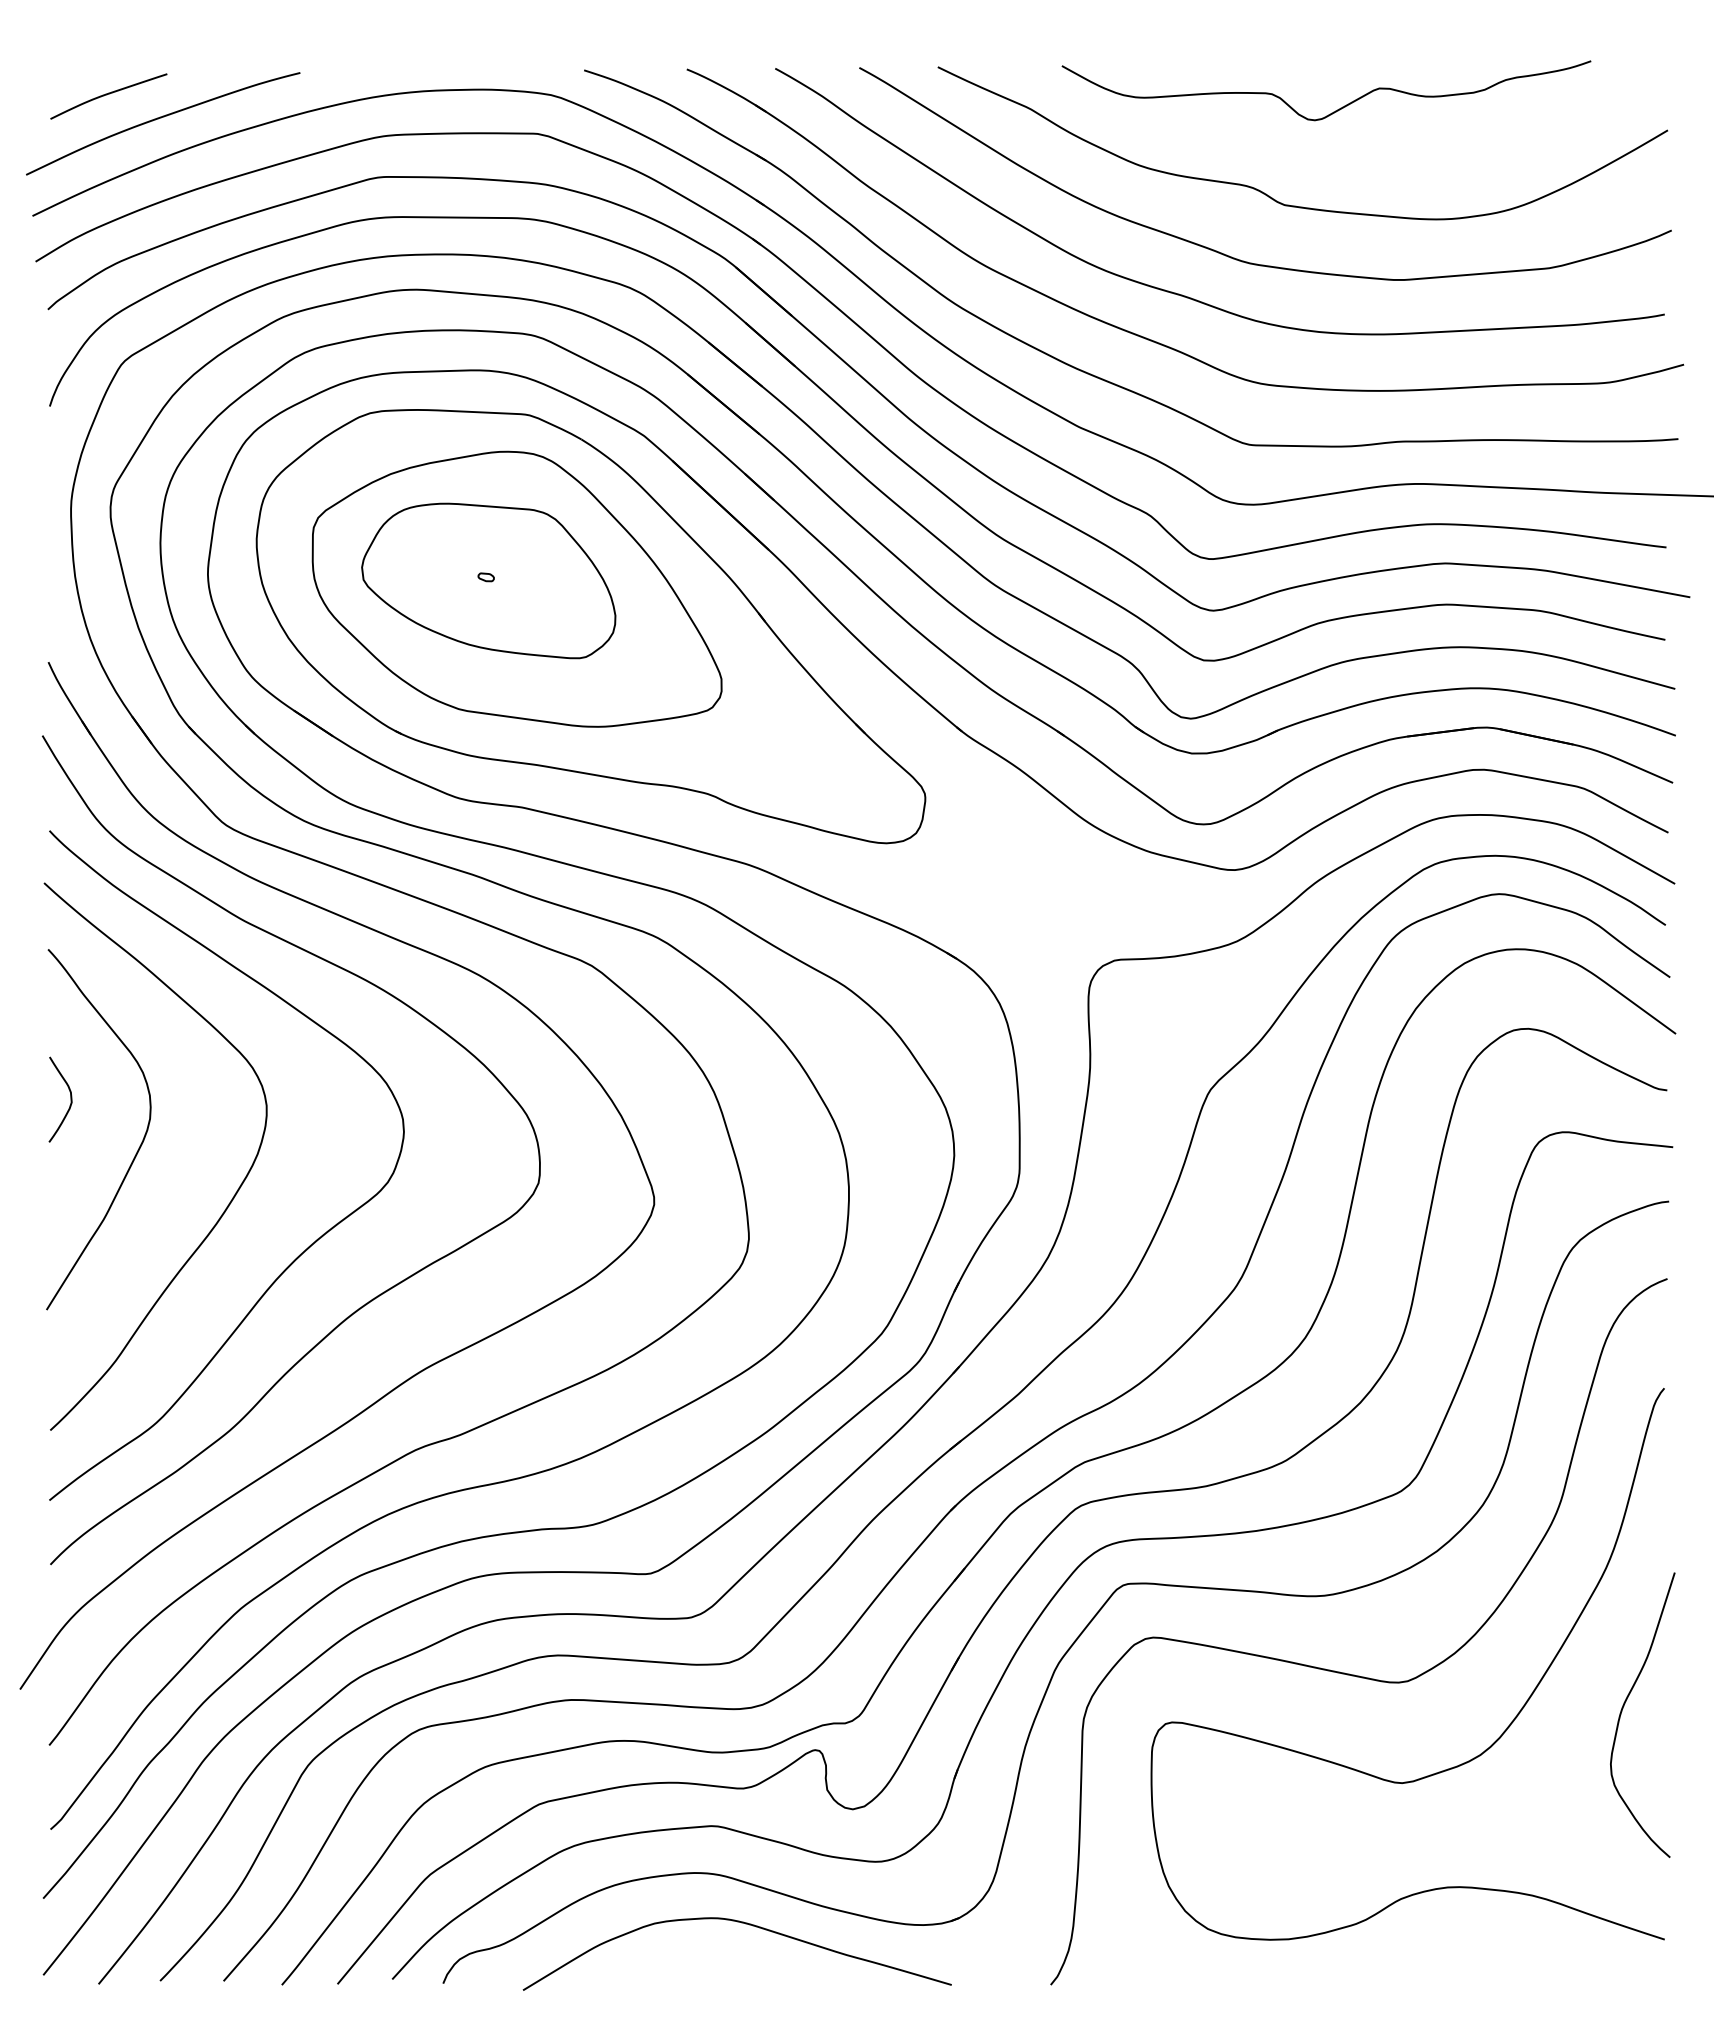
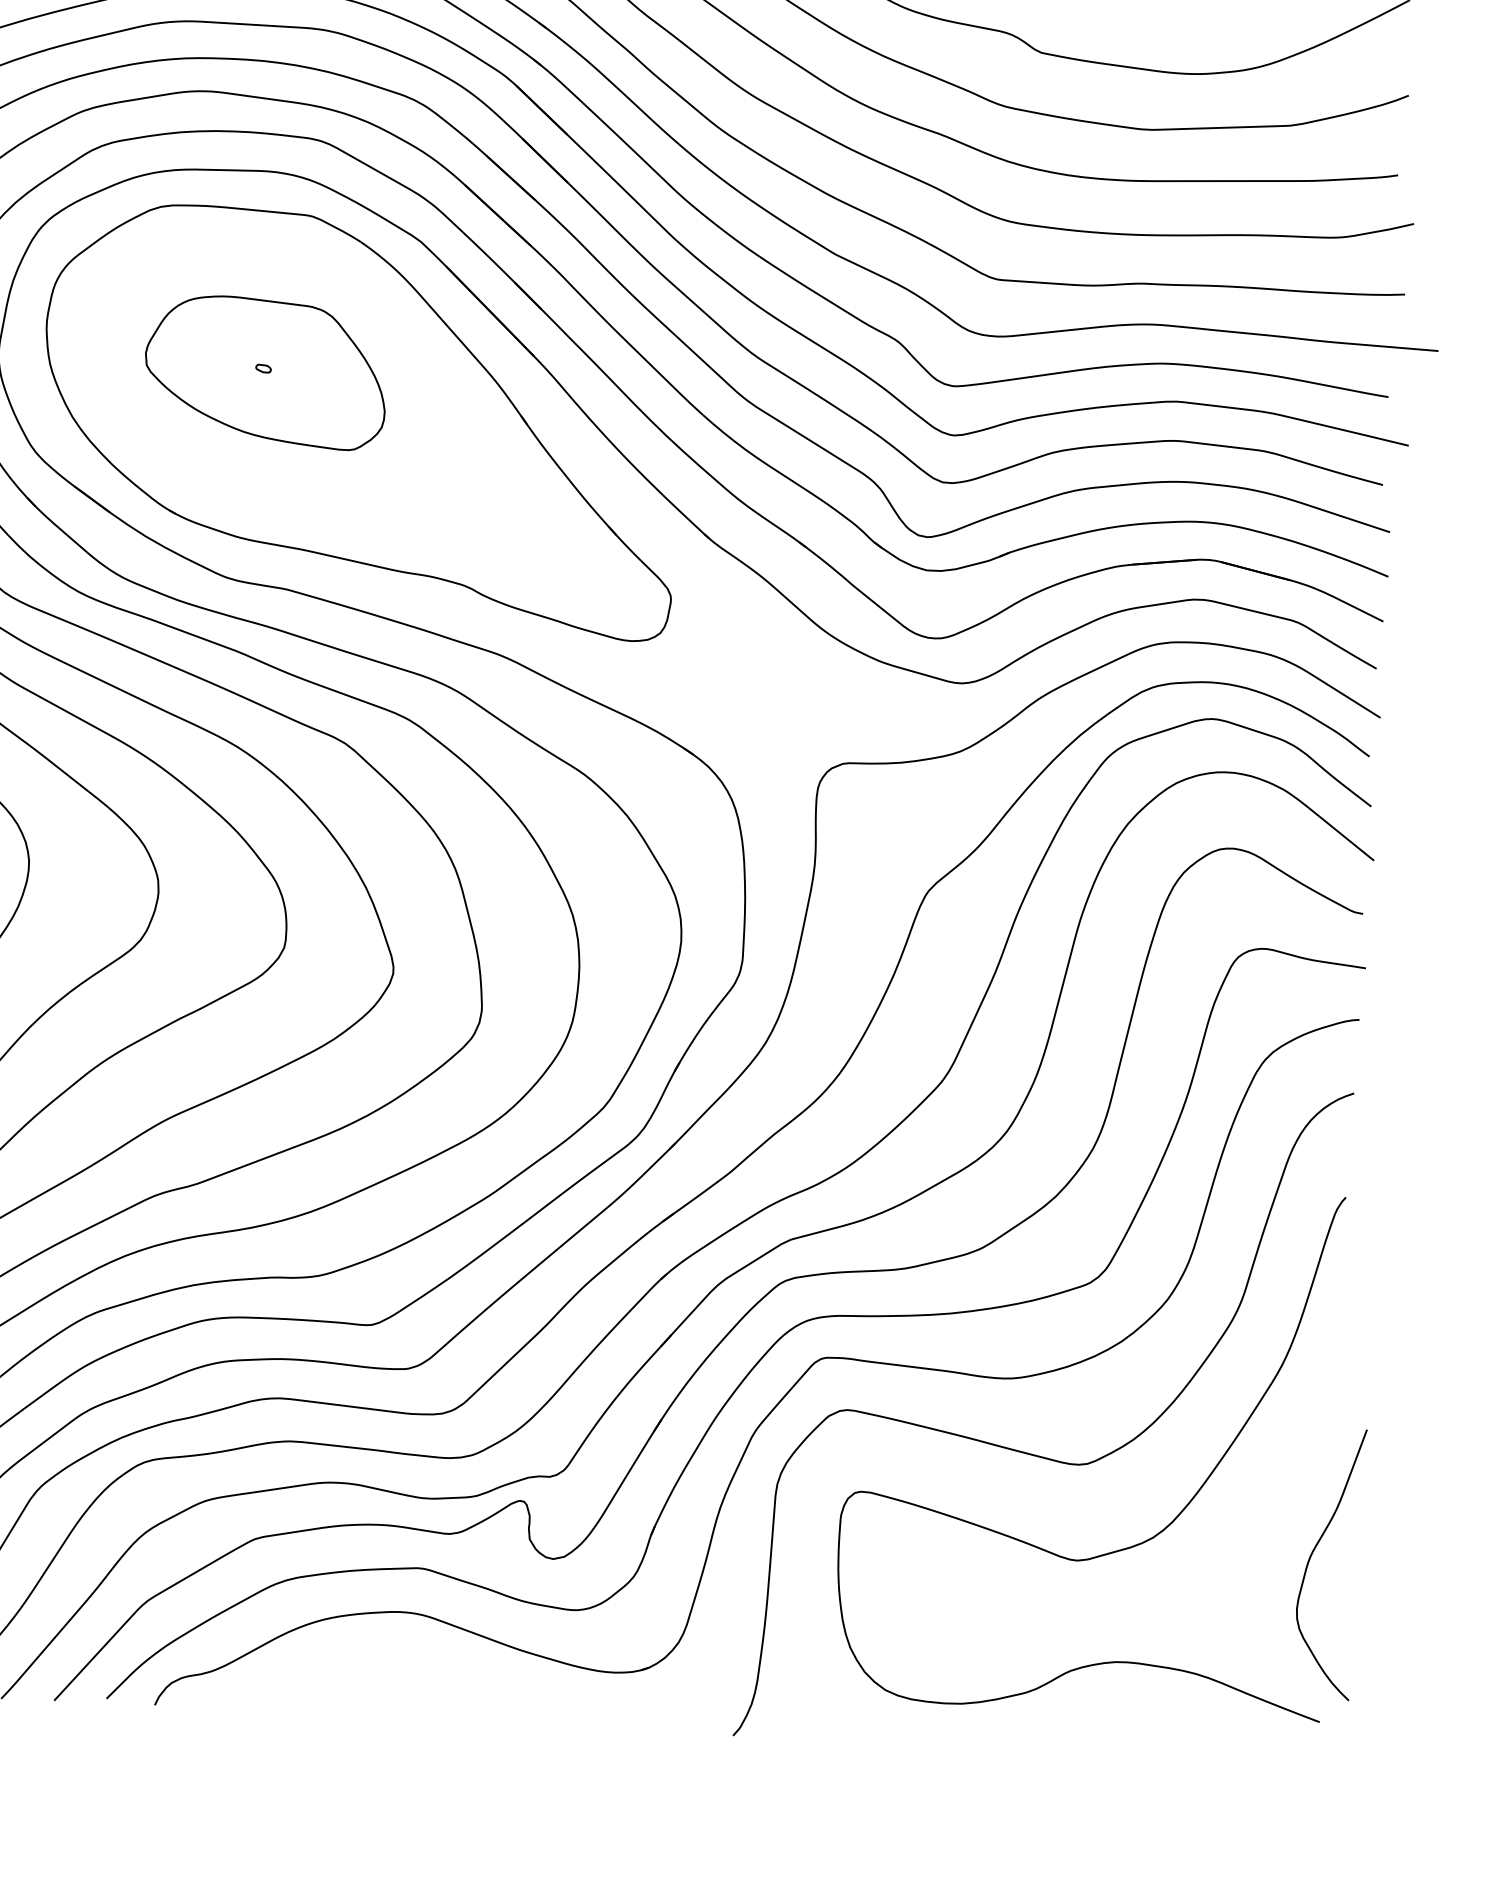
part: (516, 588) -> (291, 380), removed
curve: (1624, 1706) -> (1312, 1554), moved
curve: (745, 1924) -> (445, 1663), removed

